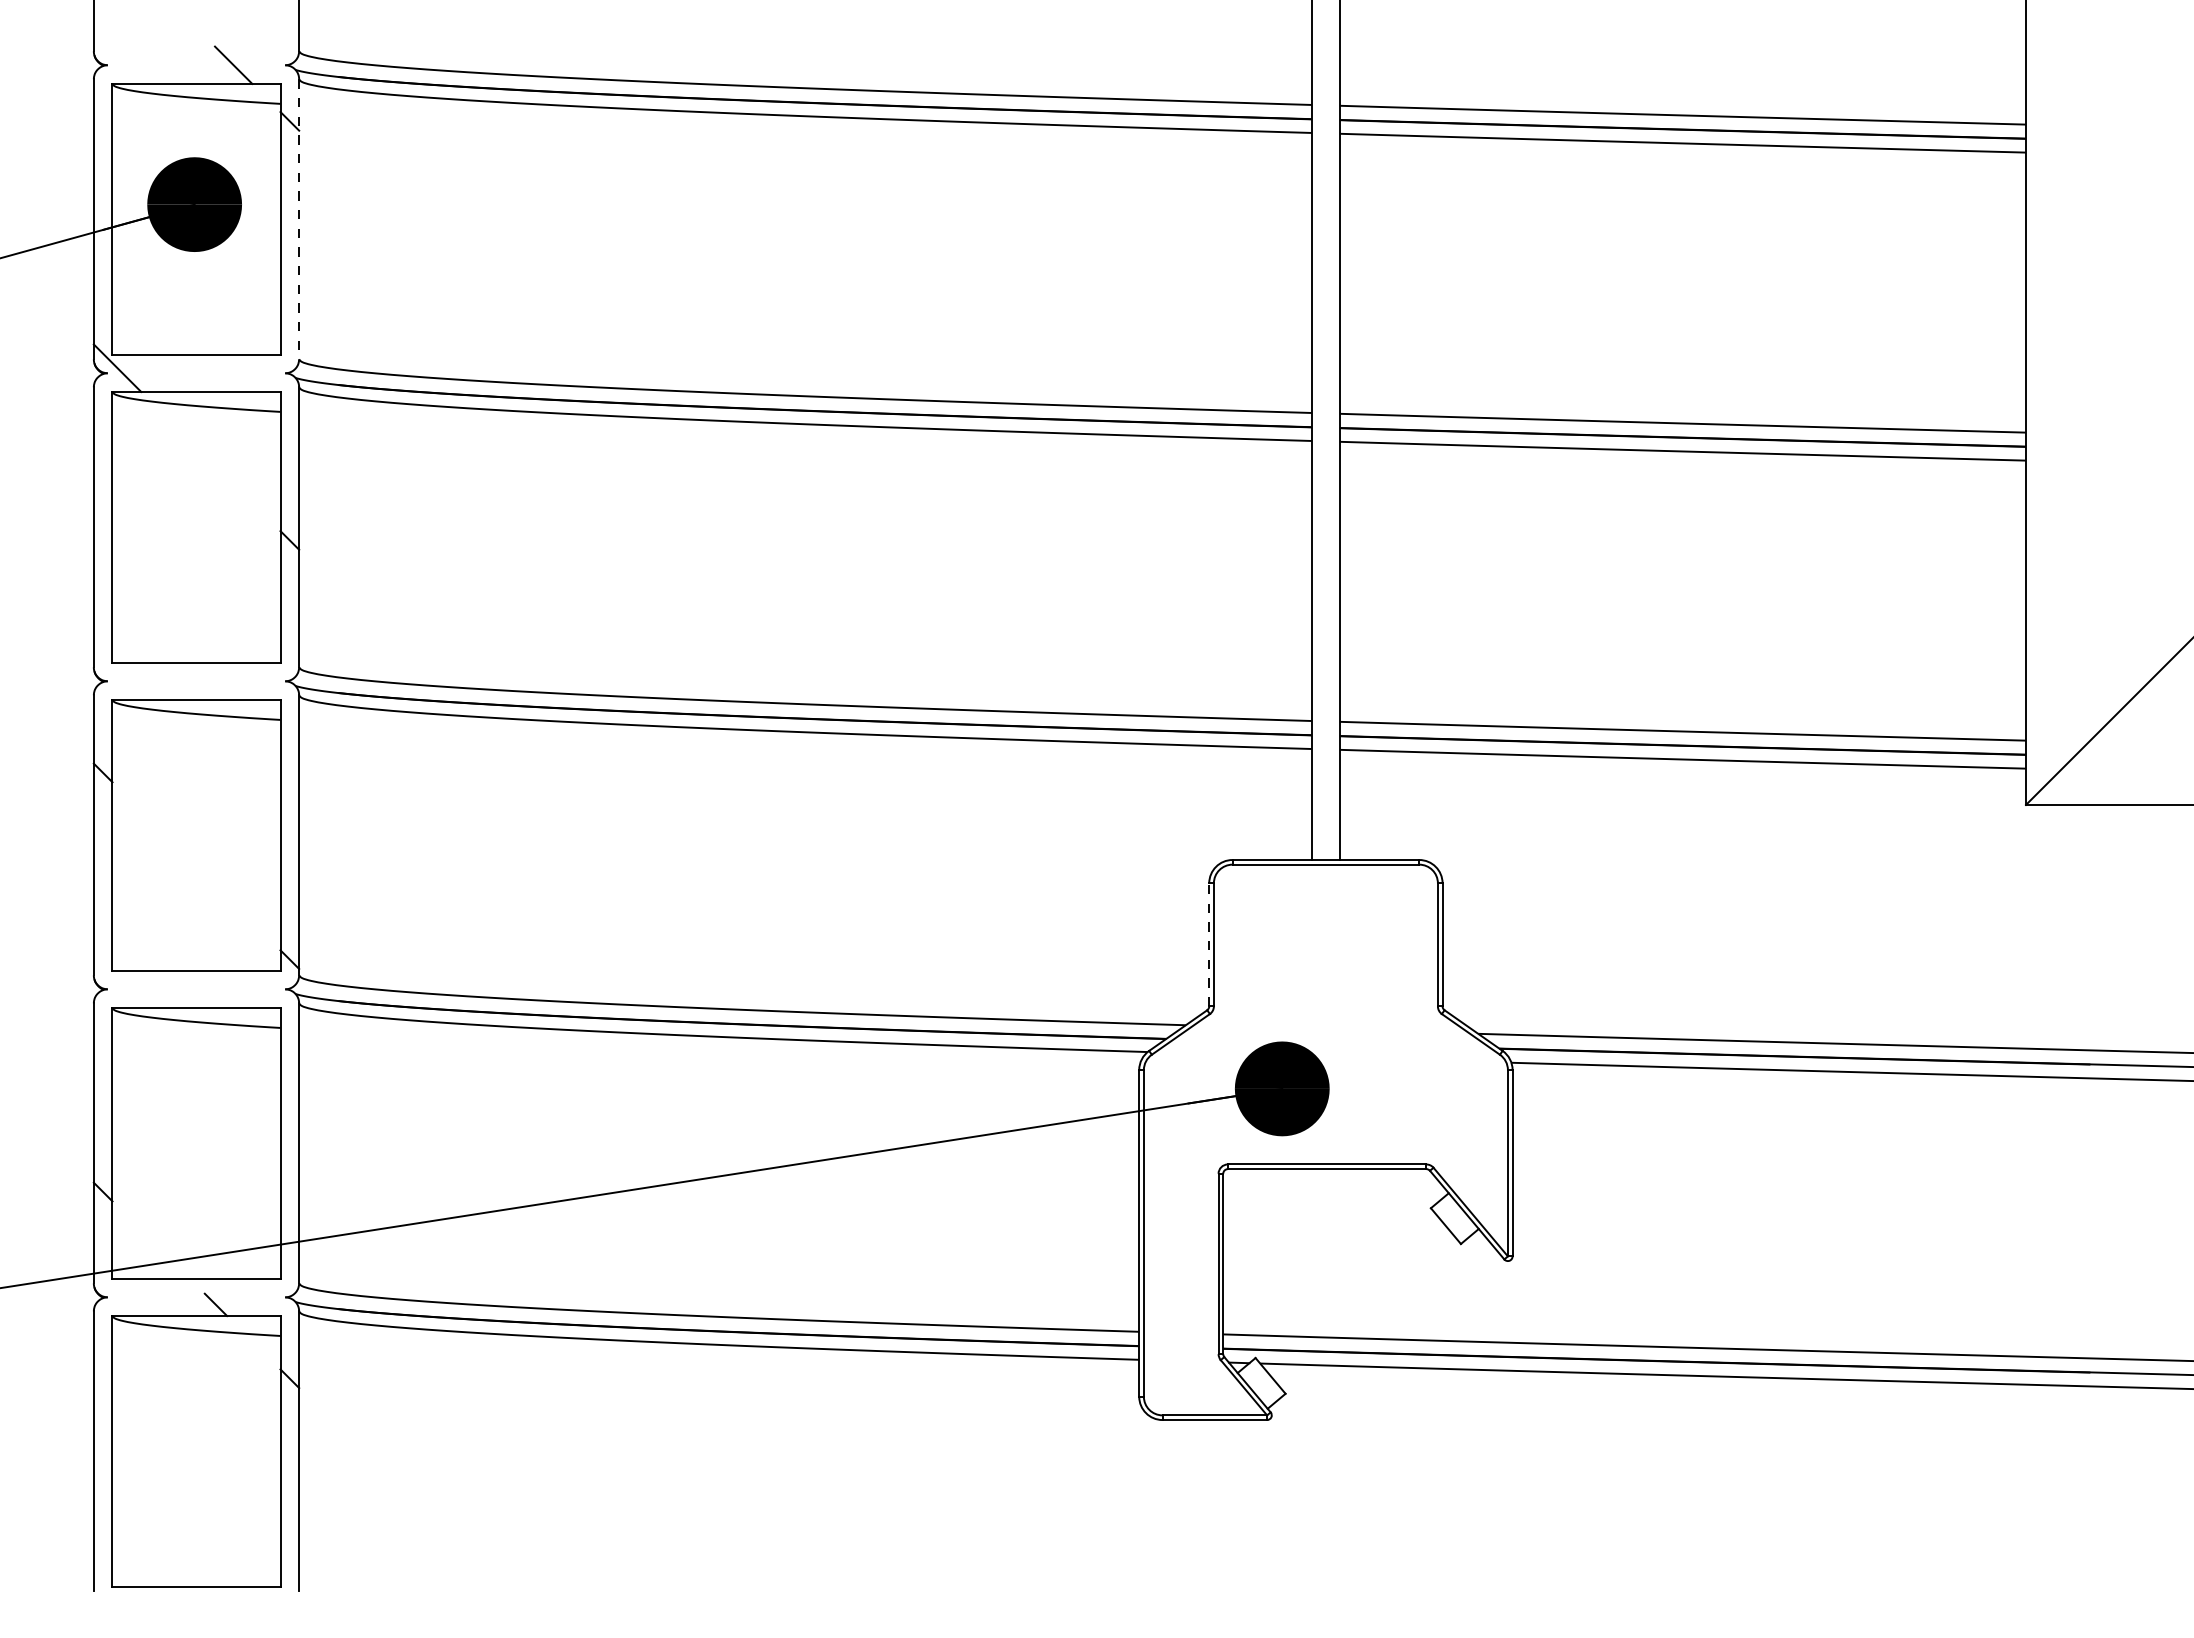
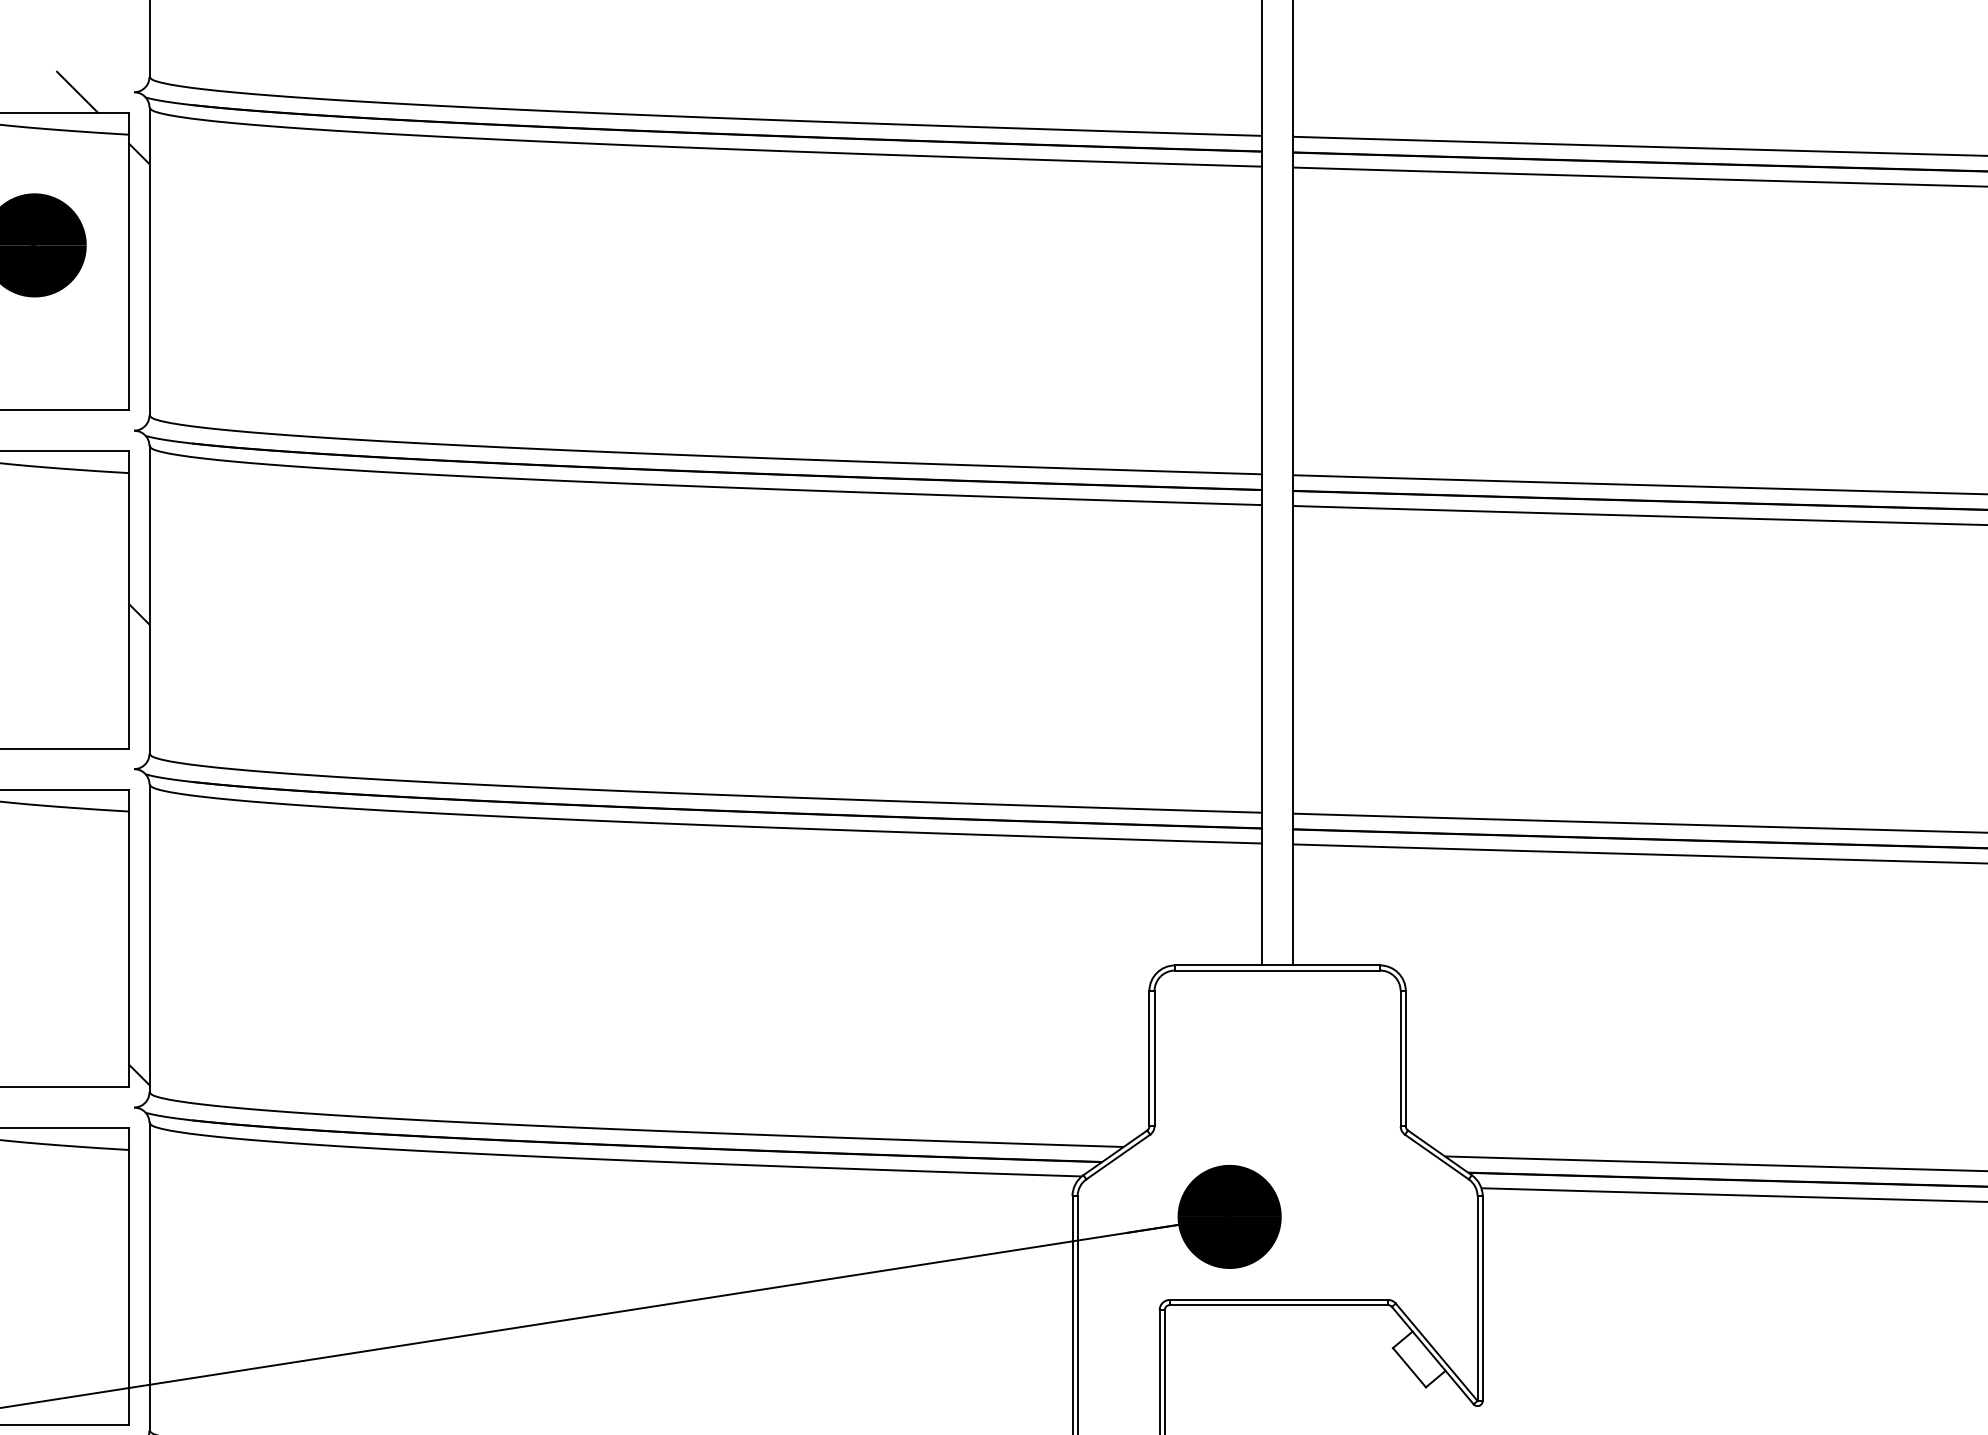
line: (299, 219) -> (149, 261), dashed -> solid
line: (1209, 944) -> (1149, 1058), dashed -> solid

